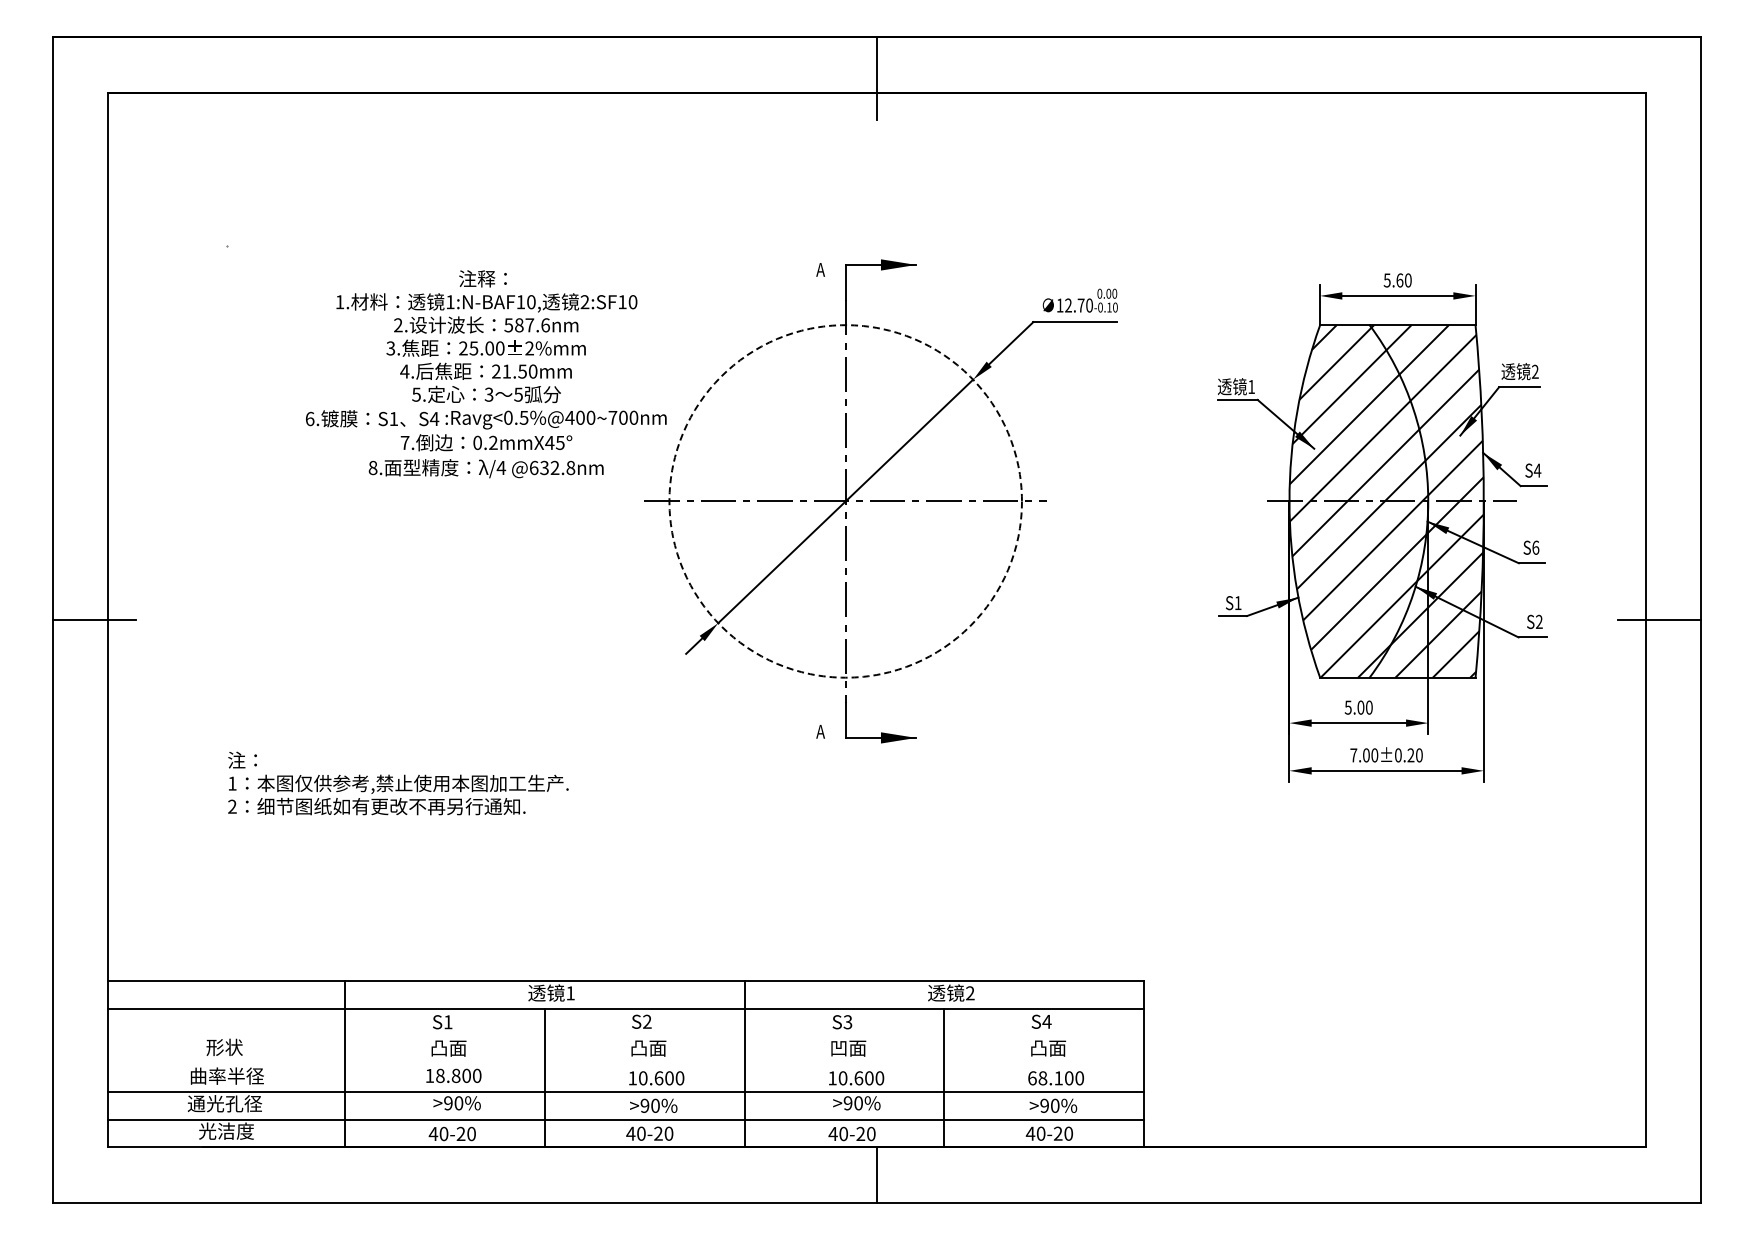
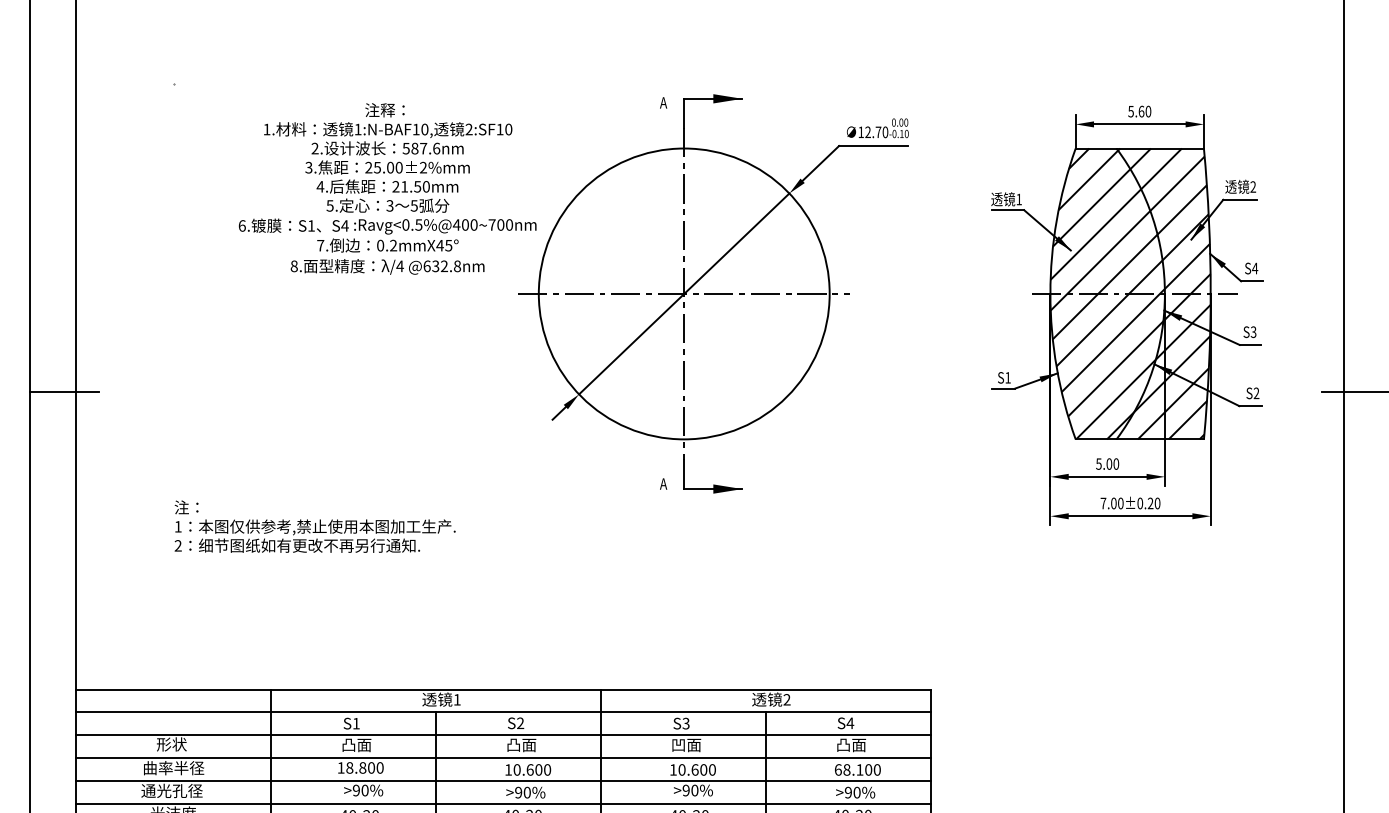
circle: (845, 501) -> (684, 294), dashed -> solid
text: (1535, 547) -> (1253, 331), S6 -> S3
line: (626, 1036) -> (503, 735), added
line: (626, 1064) -> (503, 758), added

